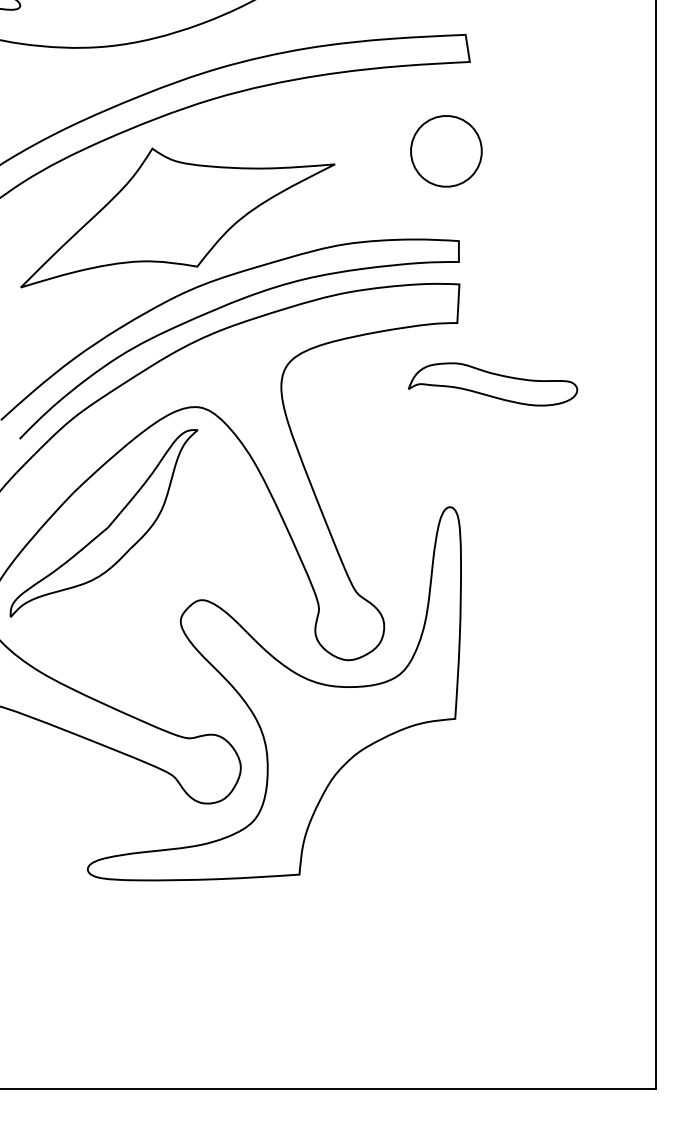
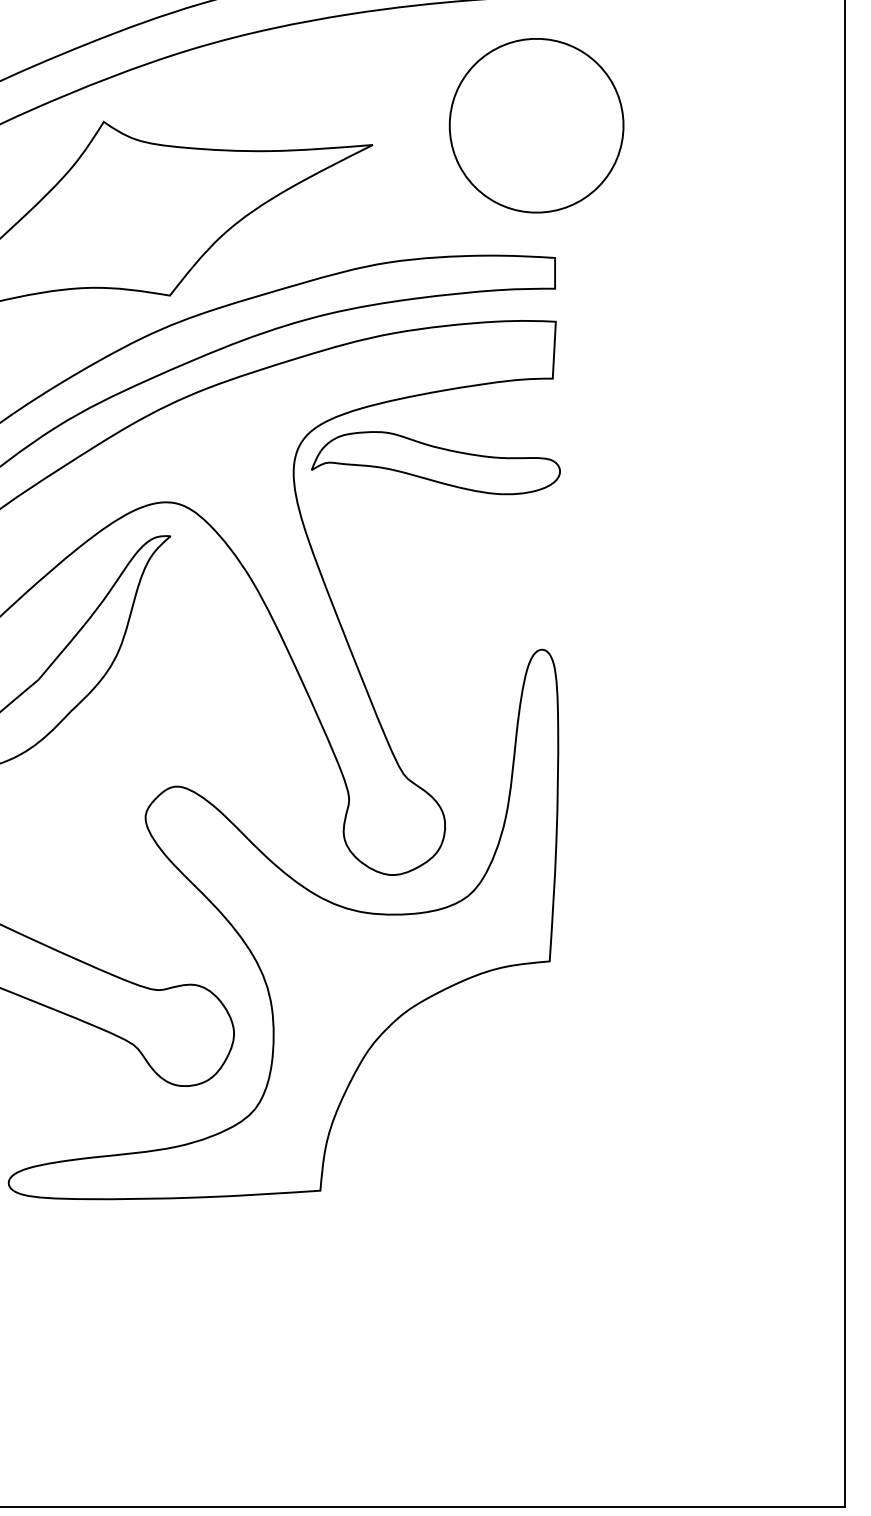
part: (446, 151) -> (536, 126), size x1.67
part: (492, 384) -> (435, 463), moved

